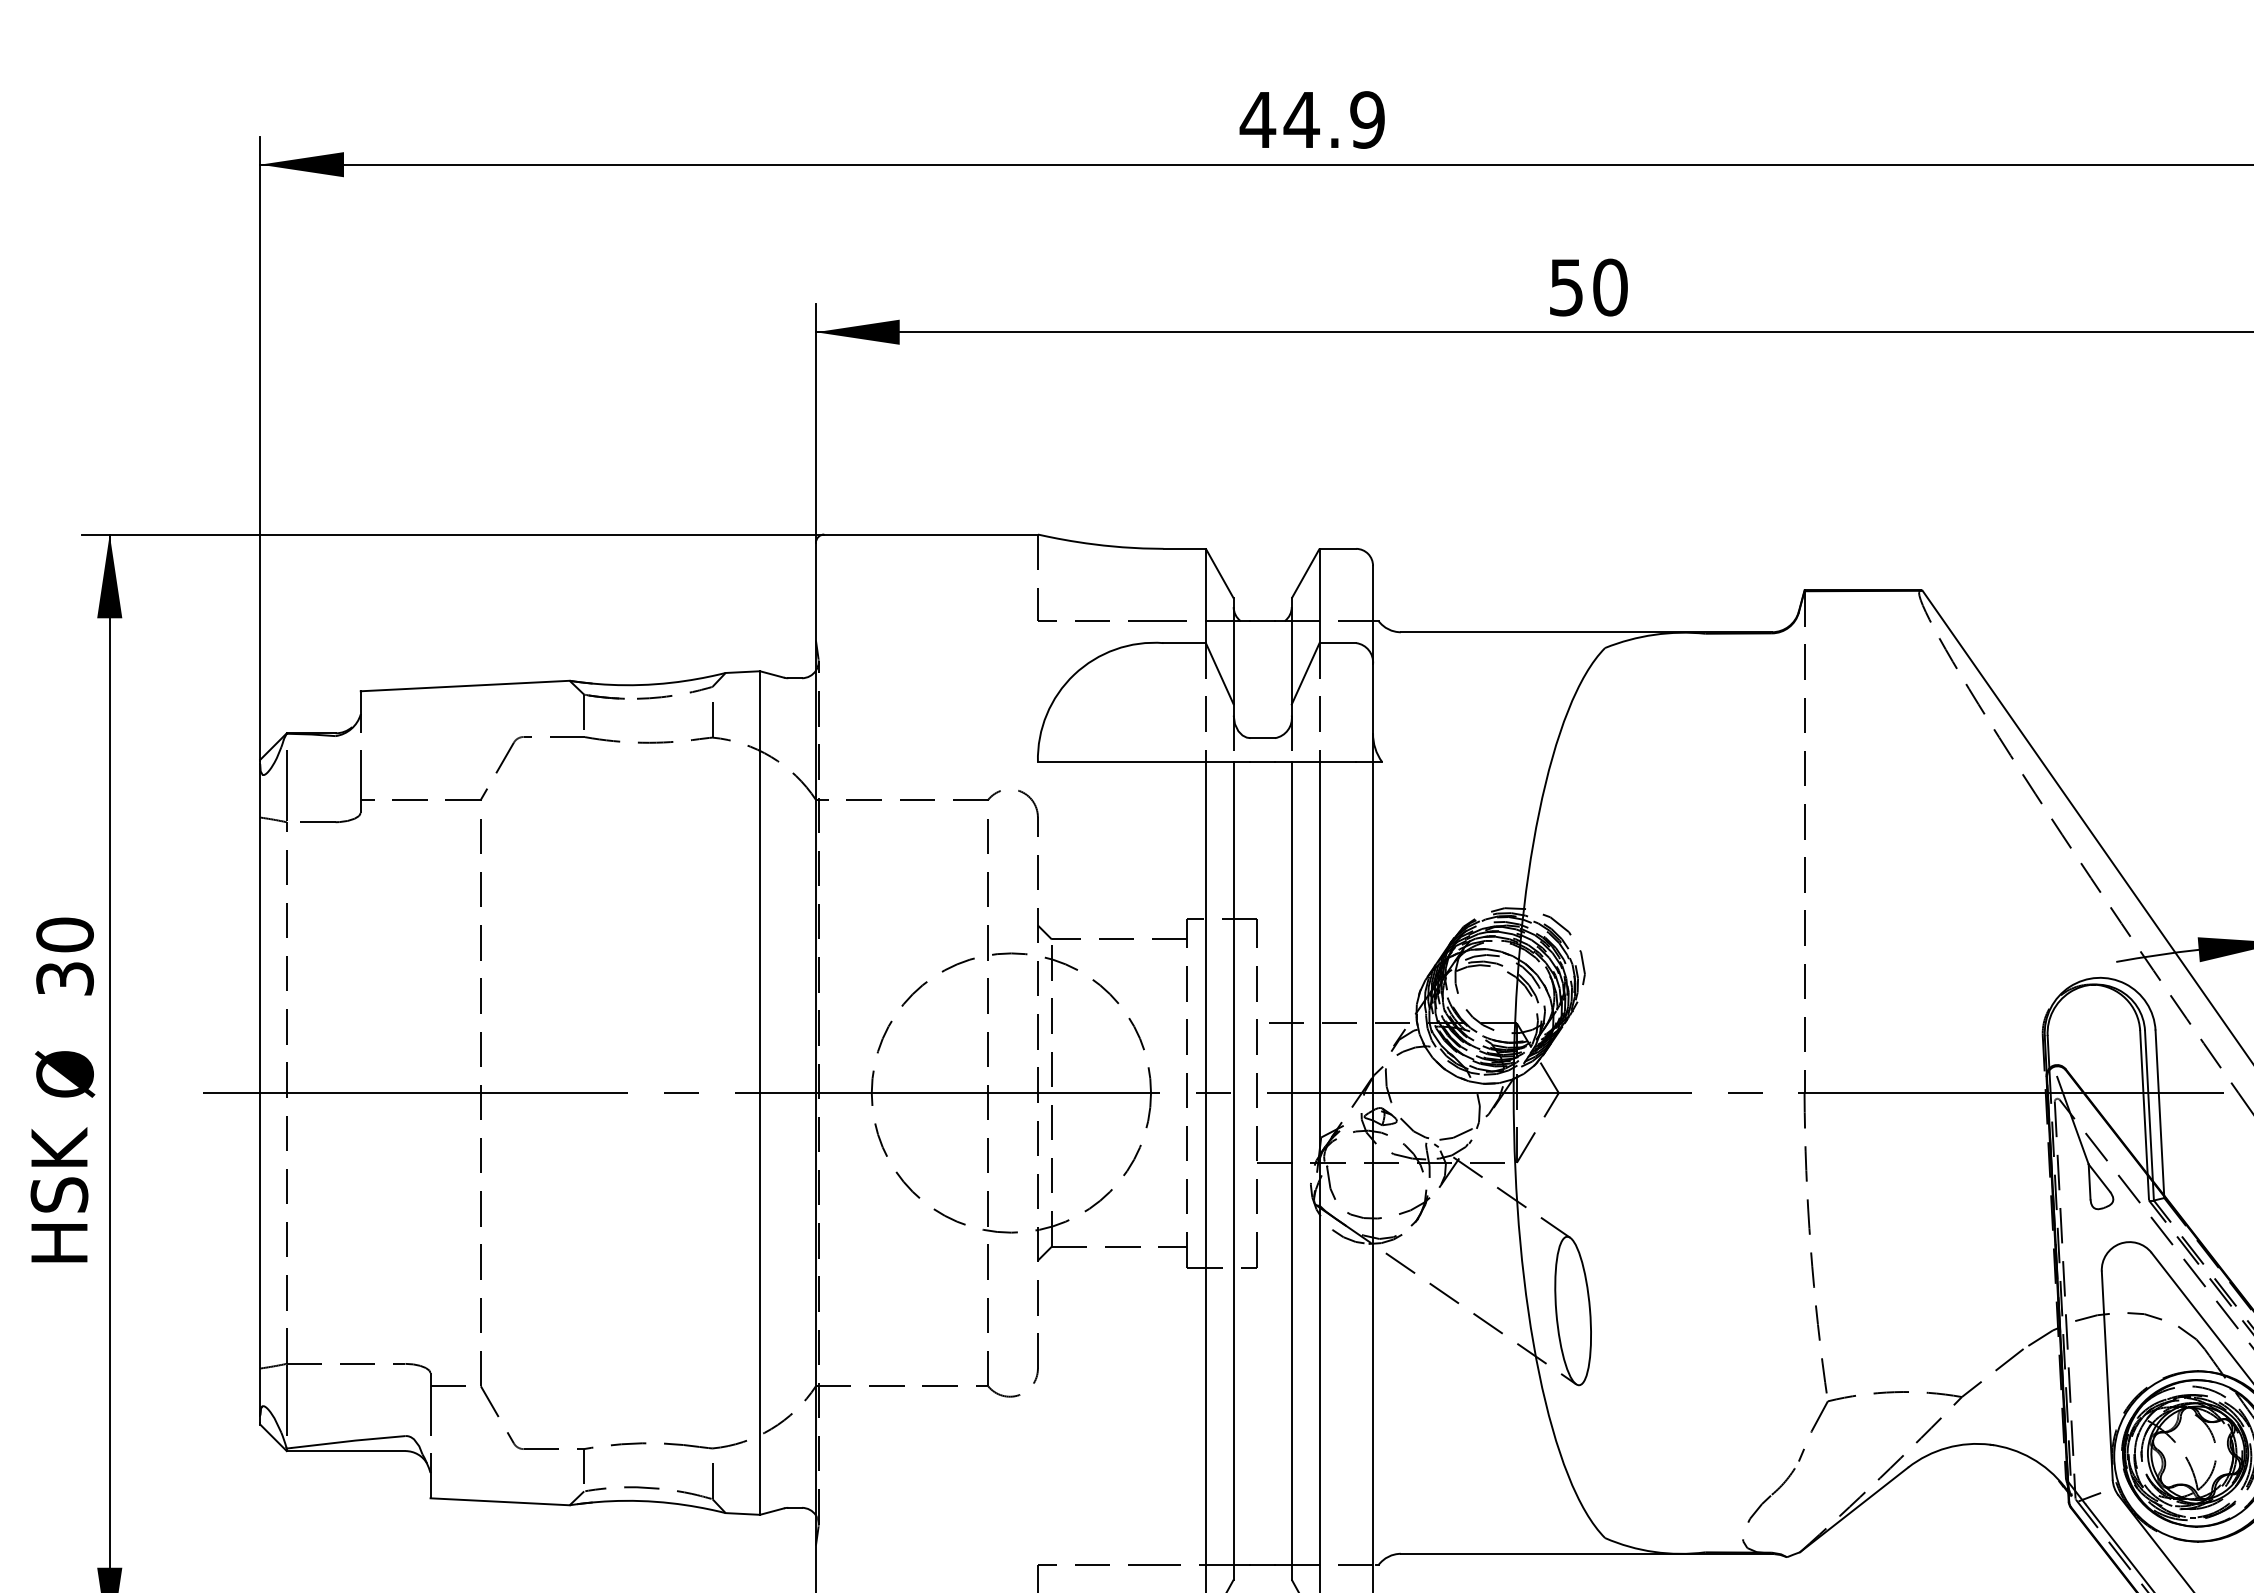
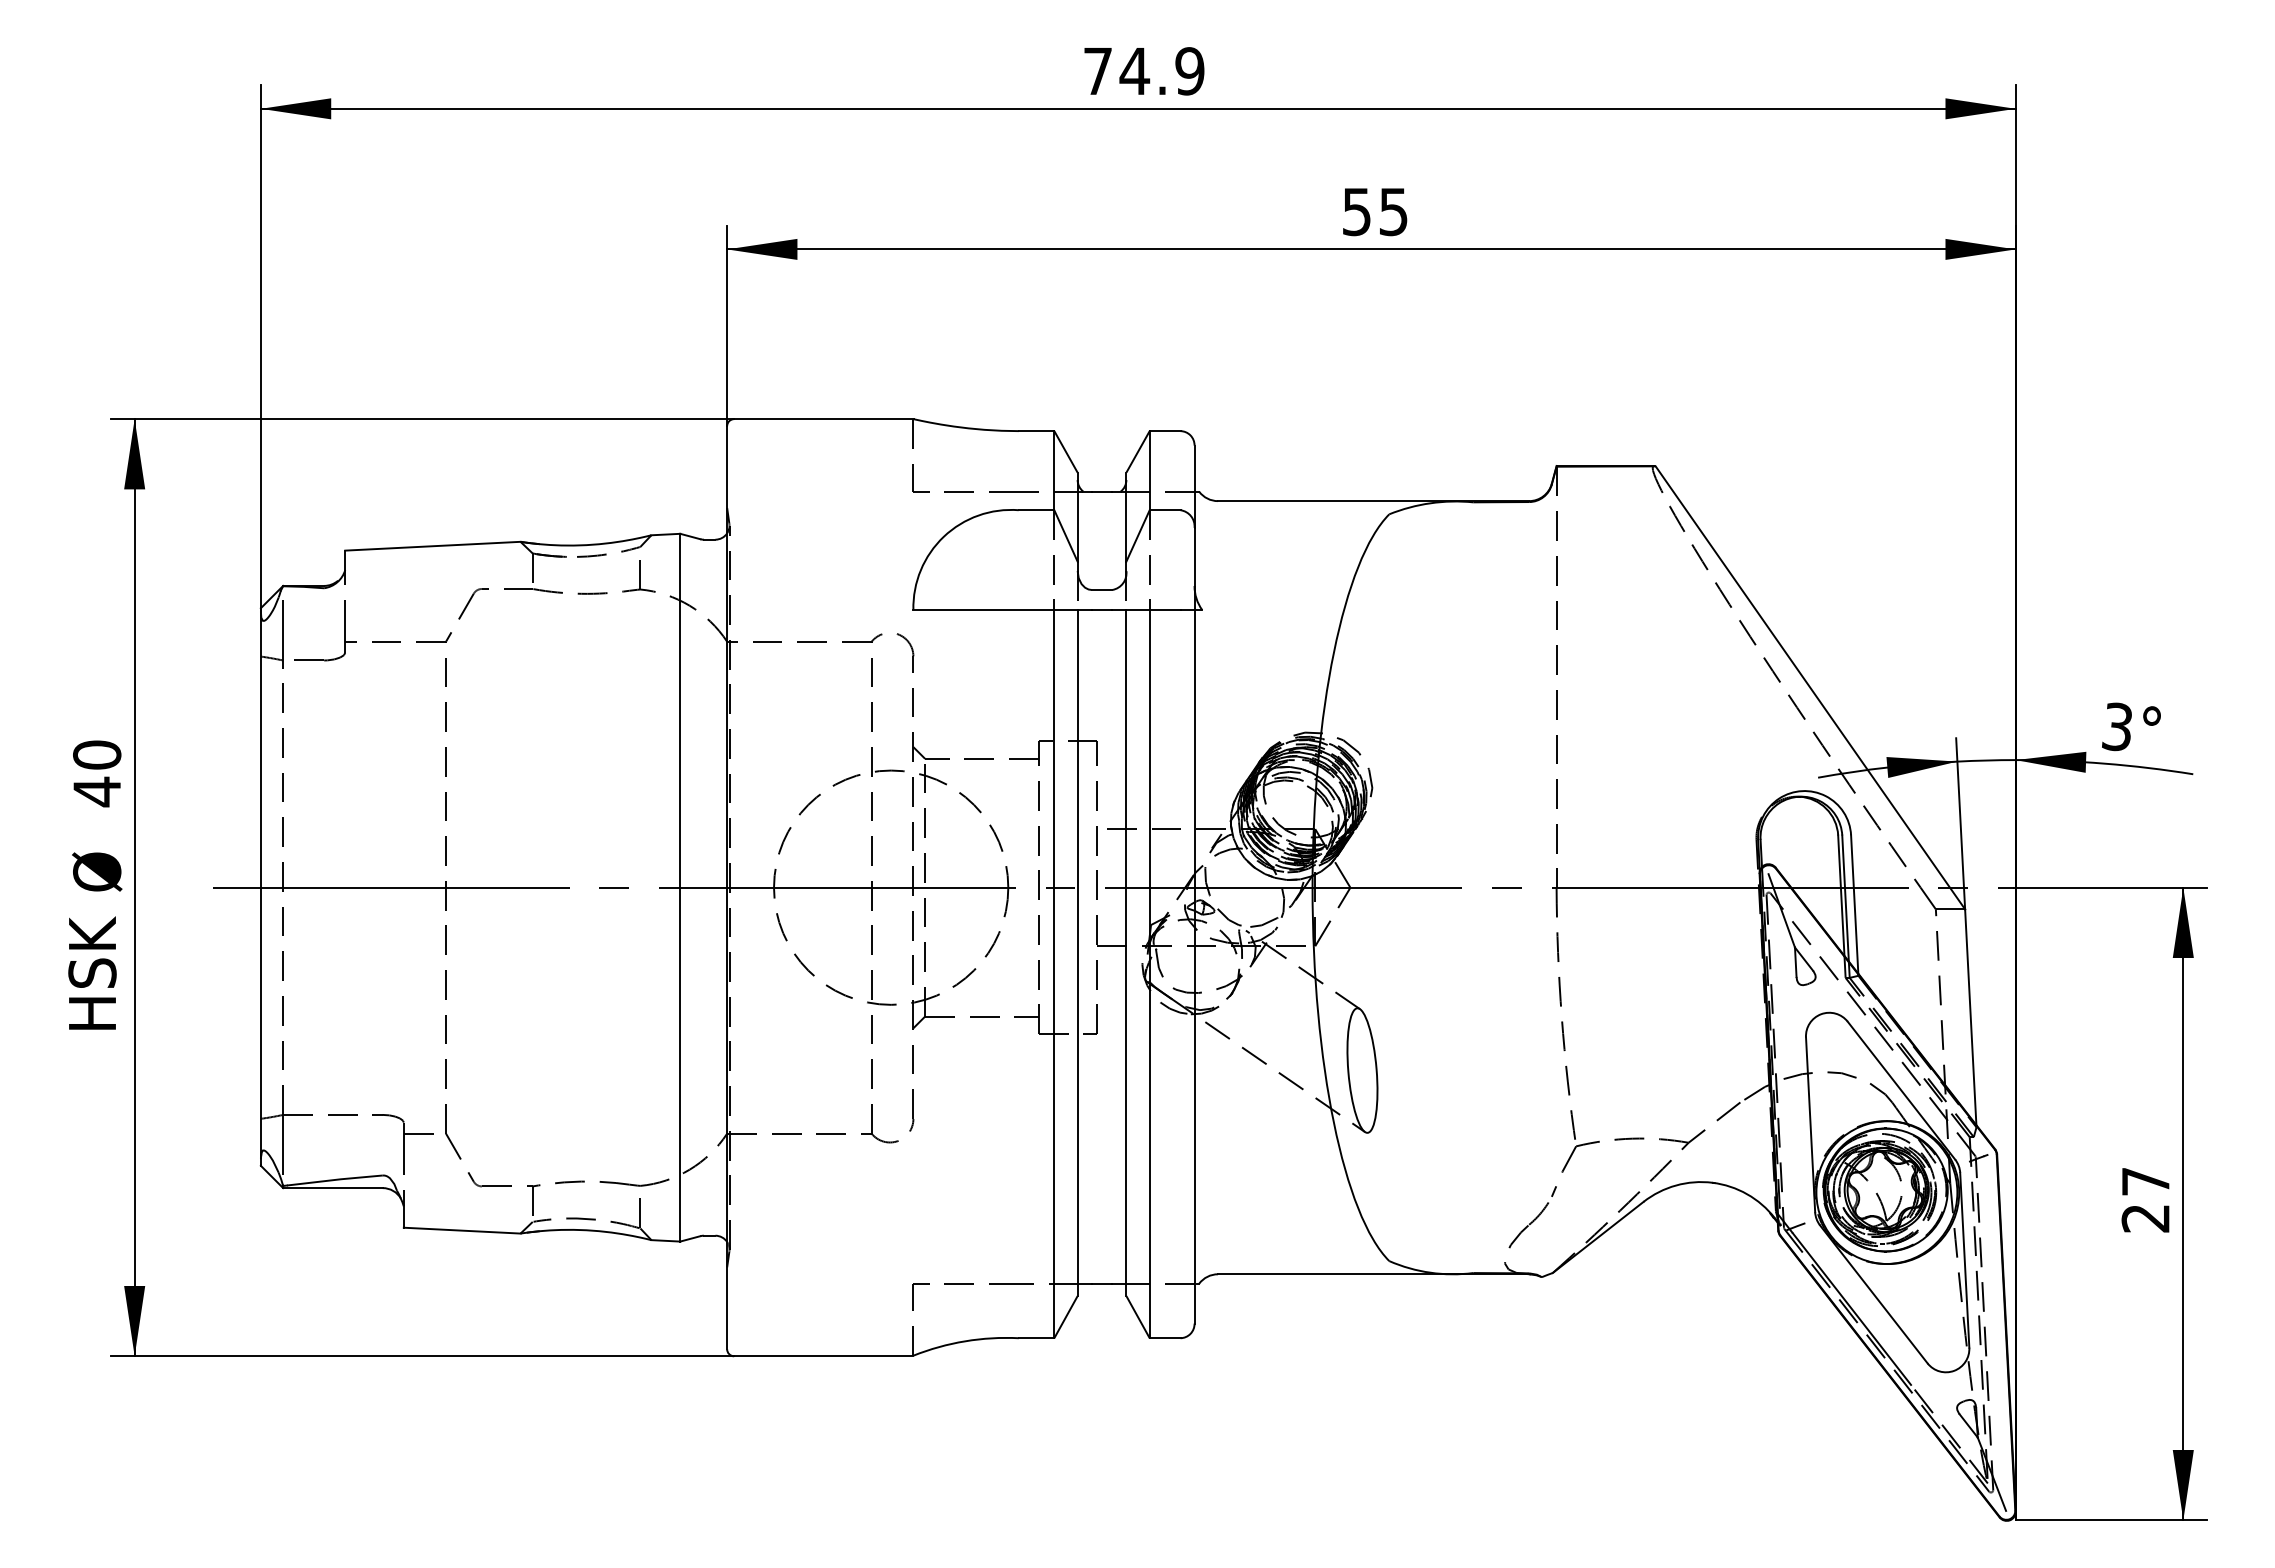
text: (1257, 120) -> (1097, 71), 44.9 -> 74.9
text: (1610, 287) -> (1393, 211), 50 -> 55
text: (65, 978) -> (97, 791), 30 -> 40

